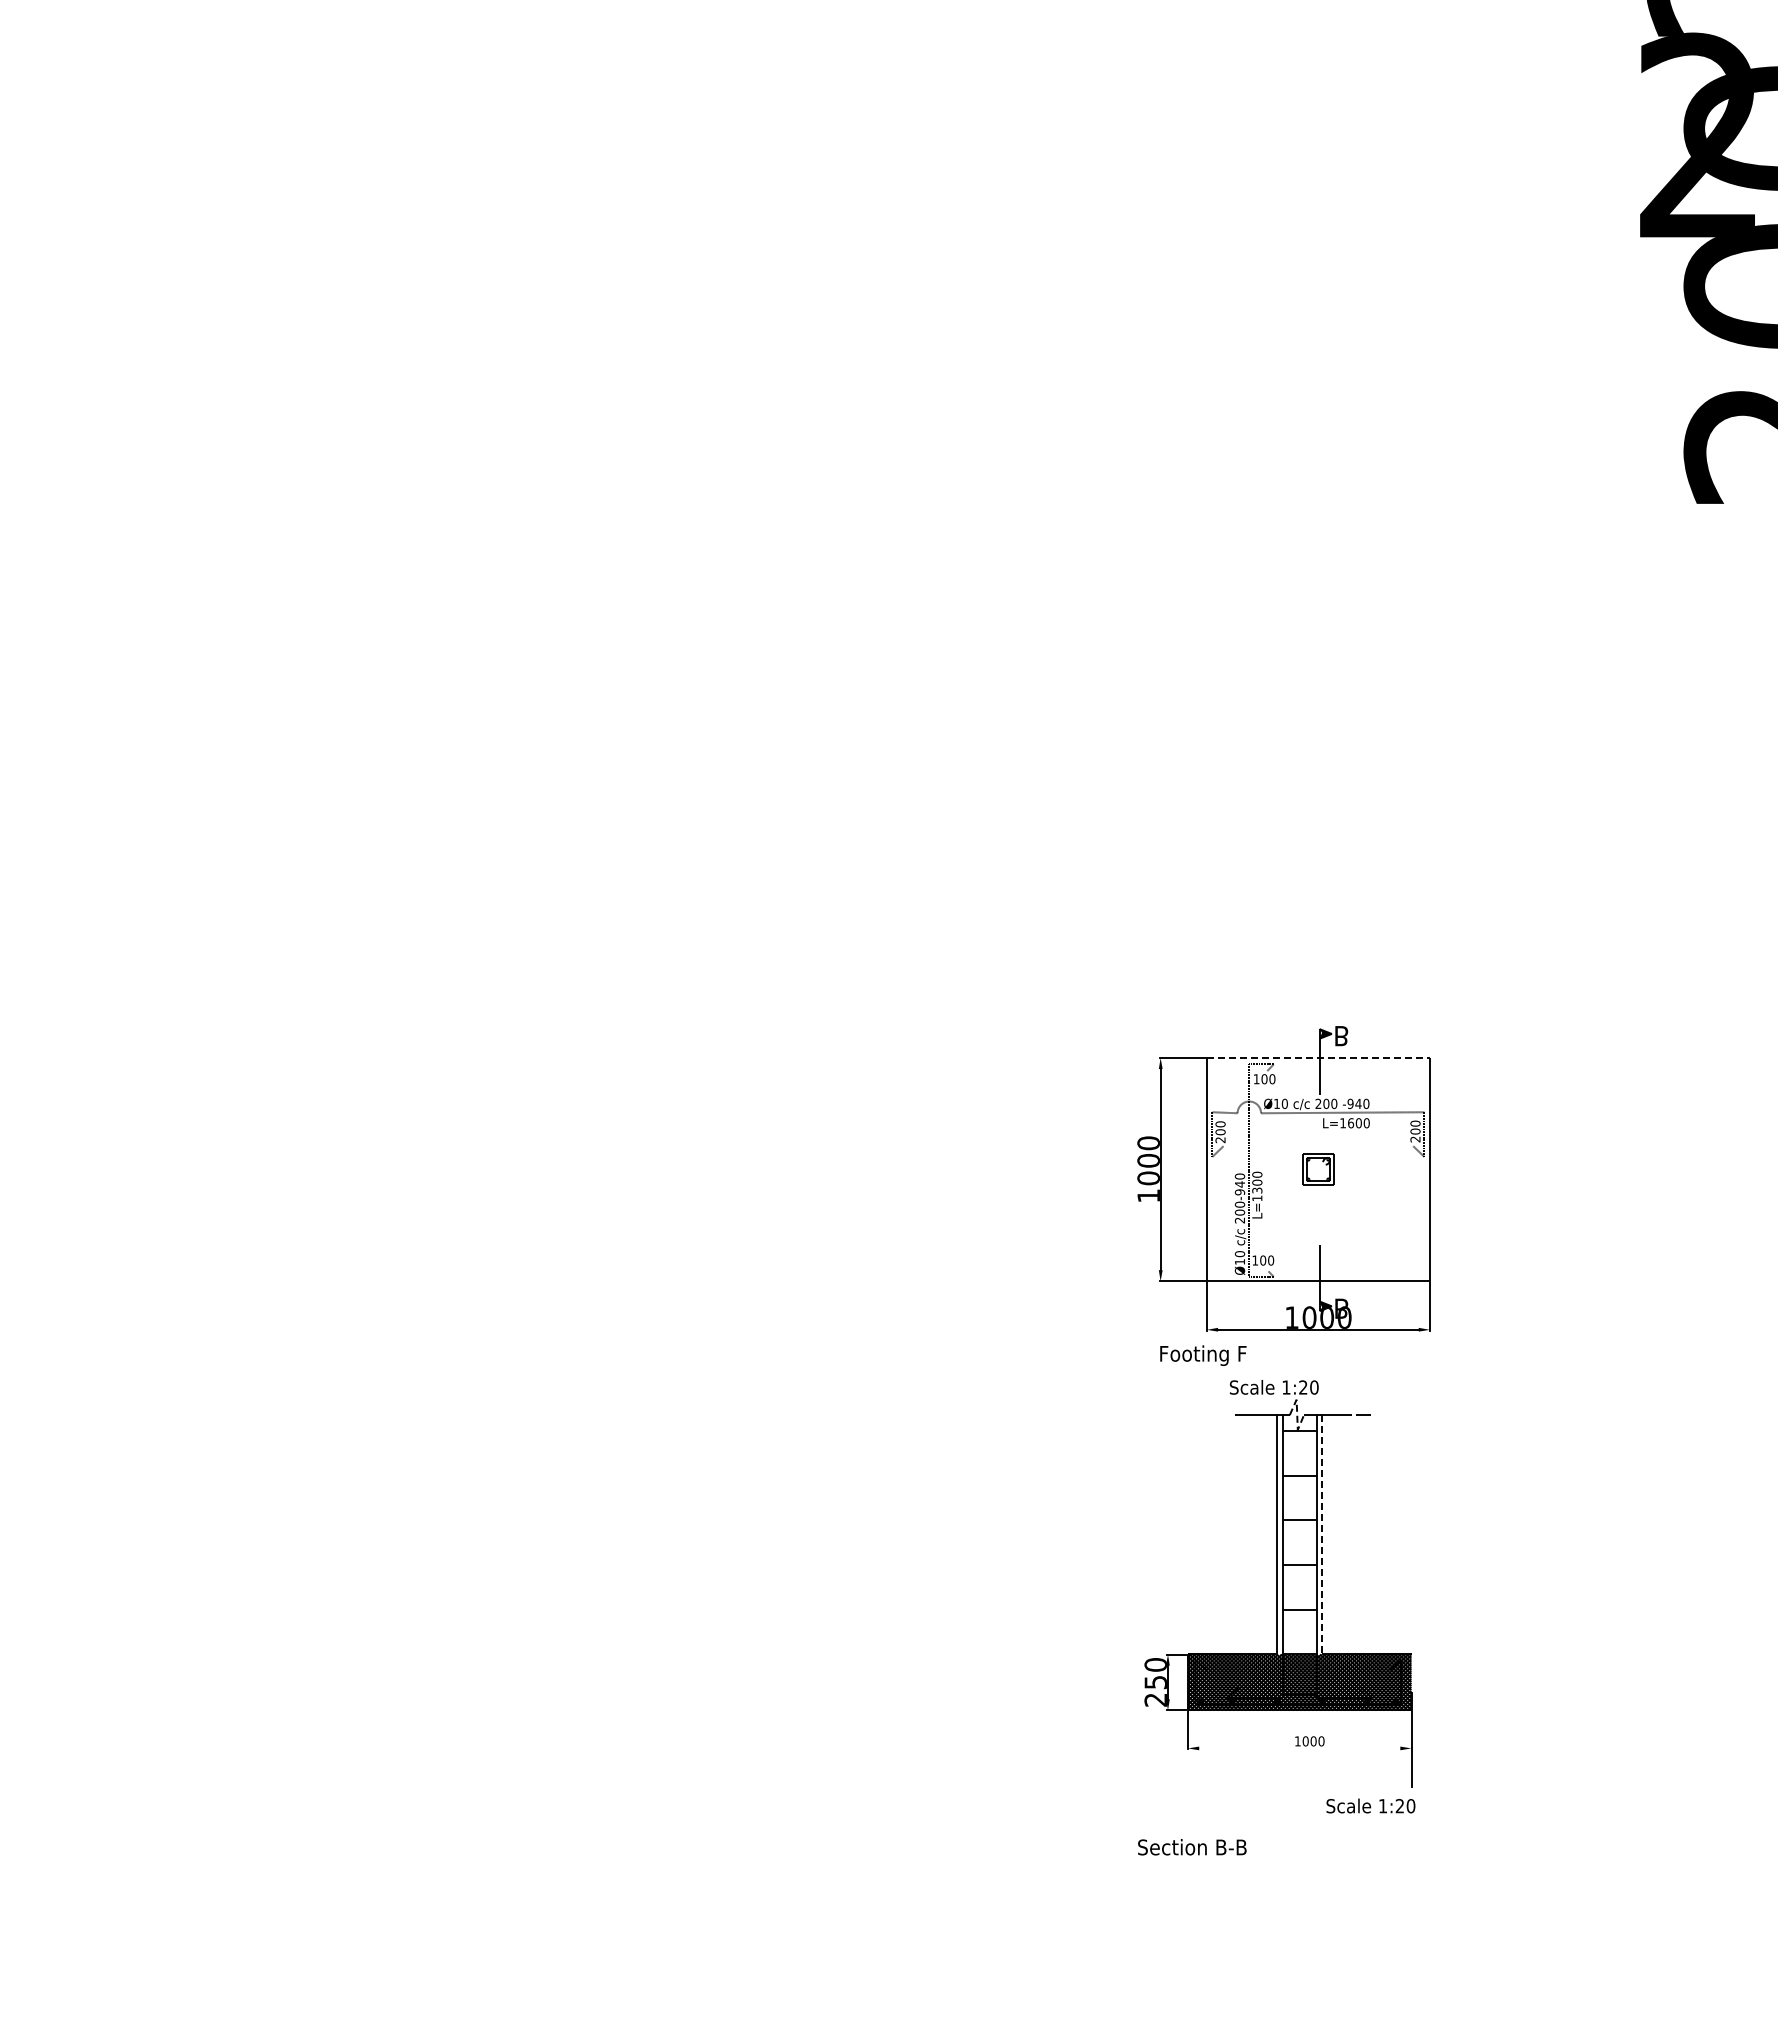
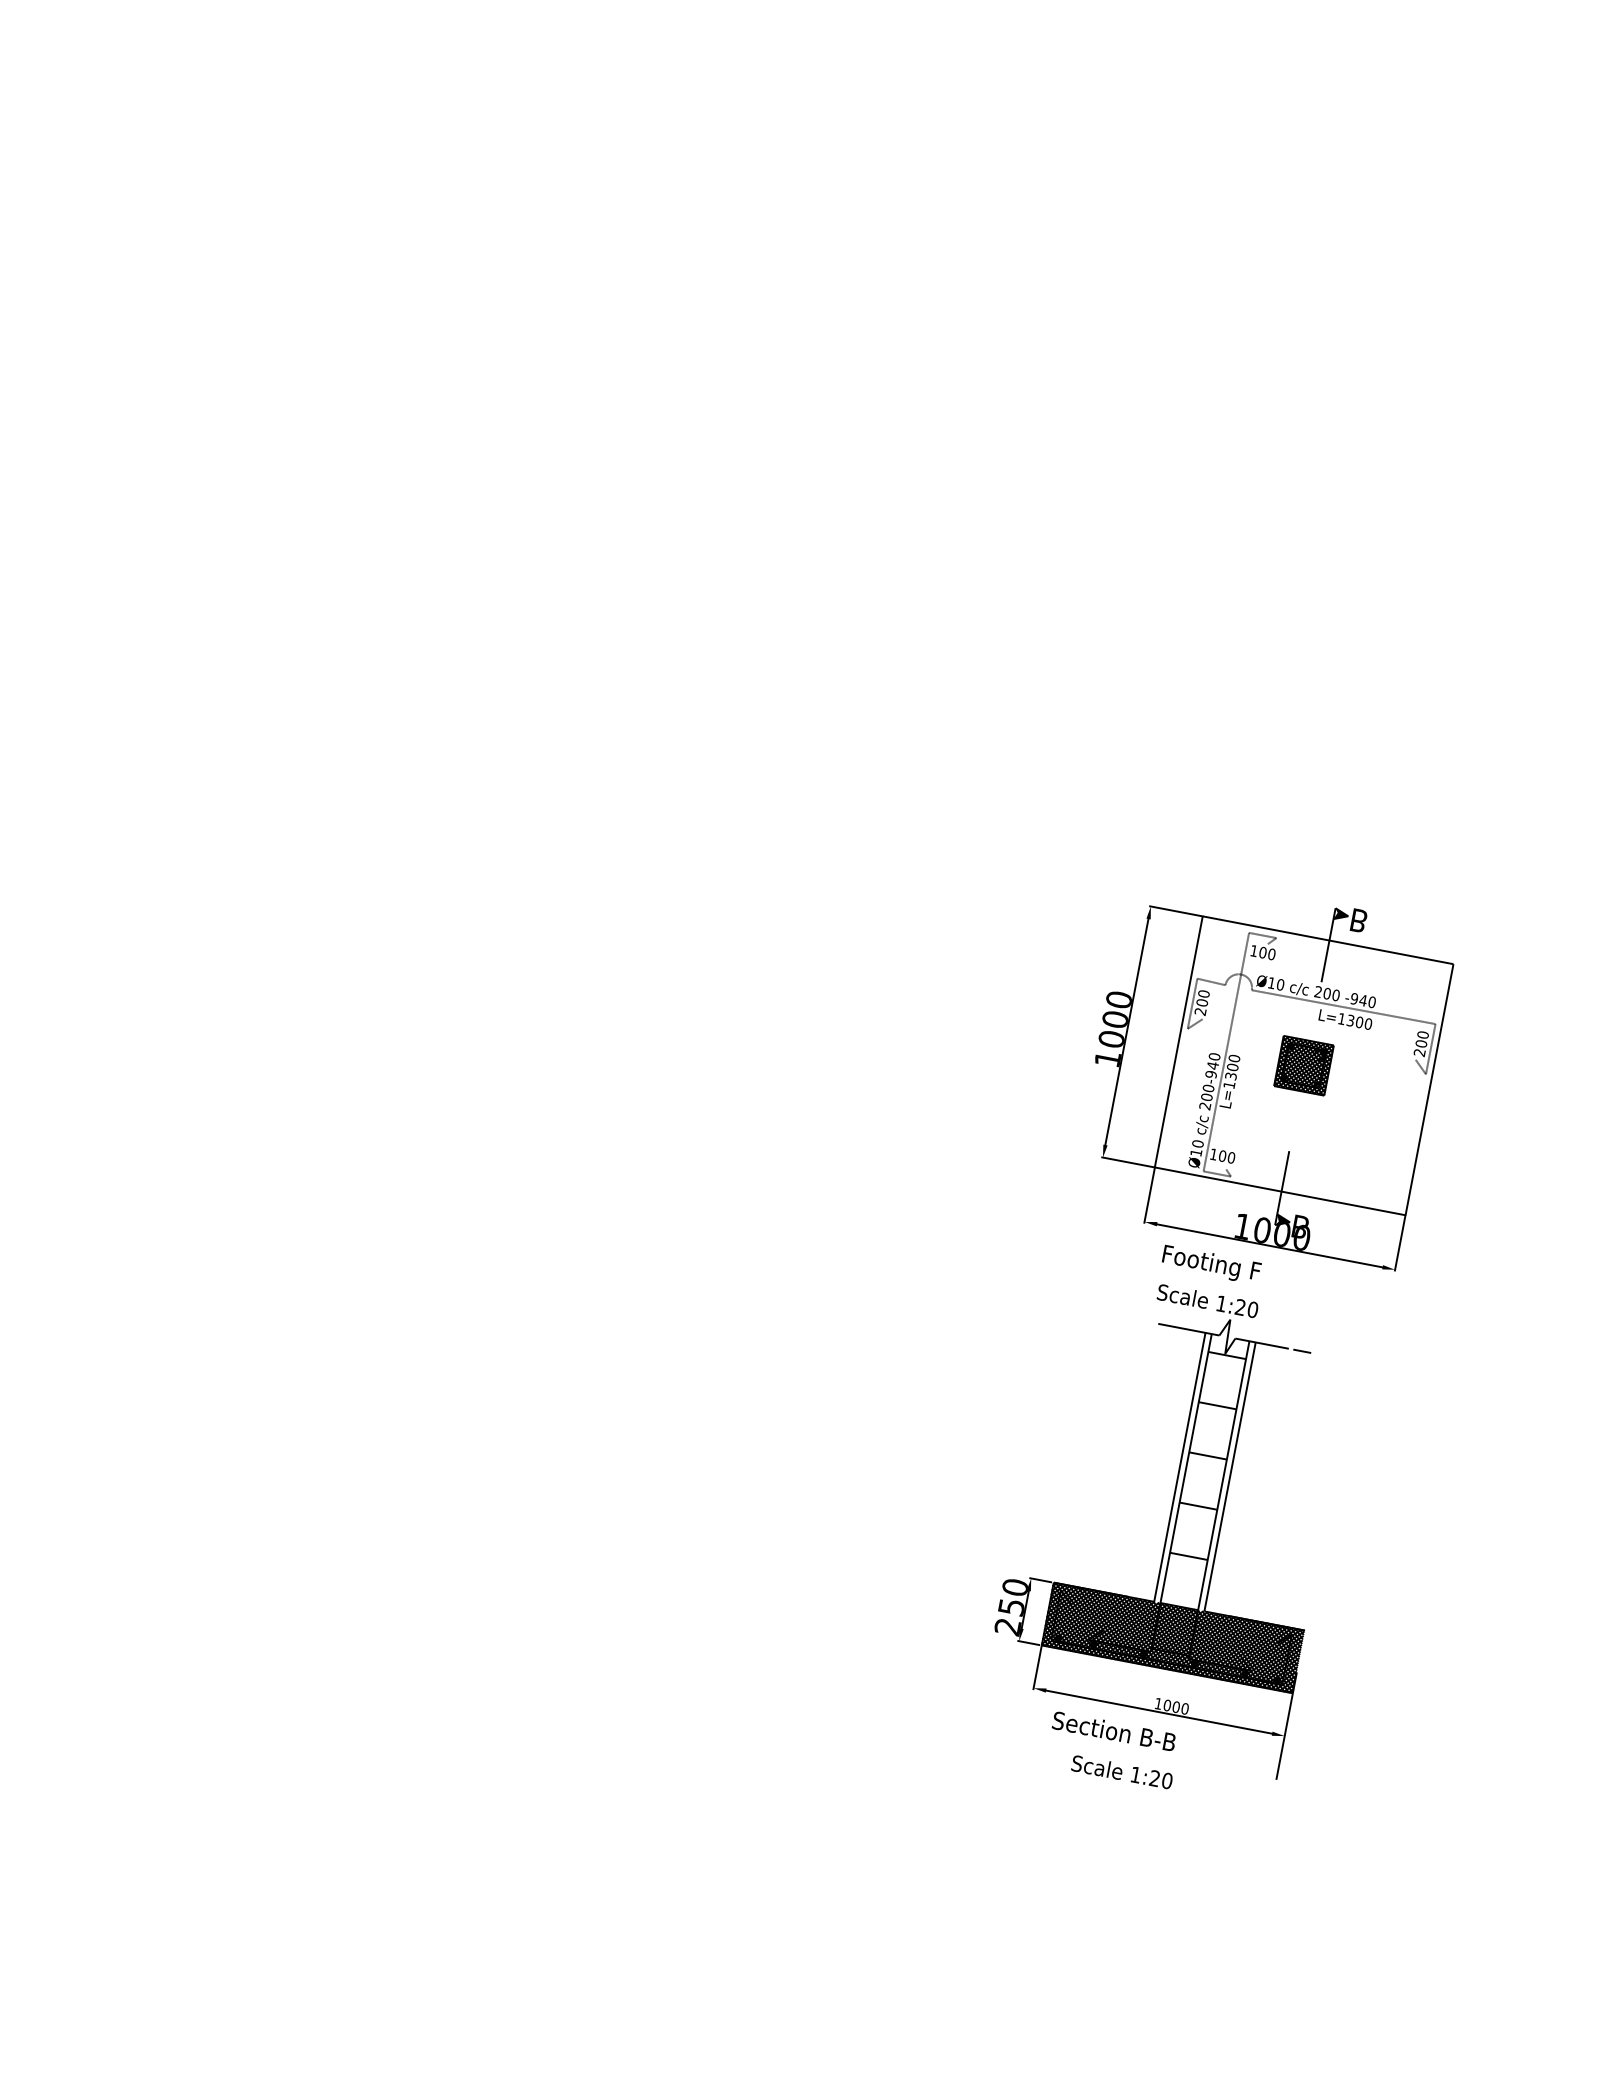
line: (1318, 1057) -> (1328, 939), dashed -> solid
text: (1351, 1123) -> (1351, 1021), L=1600 -> L=1300
part: (1318, 1169) -> (1304, 1065), size x1.43
text: (1203, 1355) -> (1211, 1264), moved
line: (1297, 1415) -> (1227, 1337), dashed -> solid
line: (1322, 1534) -> (1230, 1476), dashed -> solid
line: (1299, 1748) -> (1158, 1712), added
text: (1370, 1805) -> (1121, 1771), moved
text: (1192, 1847) -> (1114, 1731), moved

